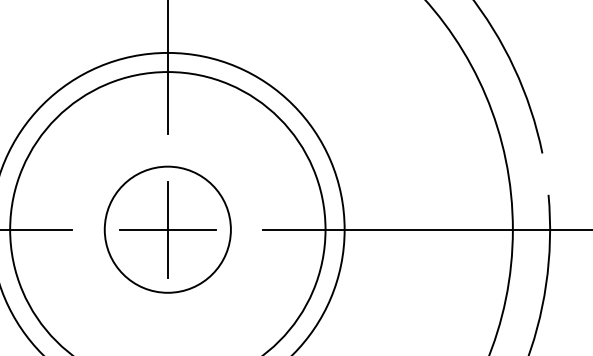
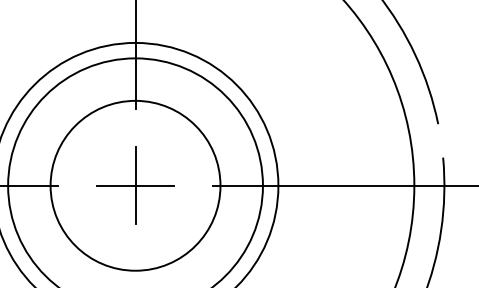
circle: (167, 229) -> (135, 185), size x1.67

